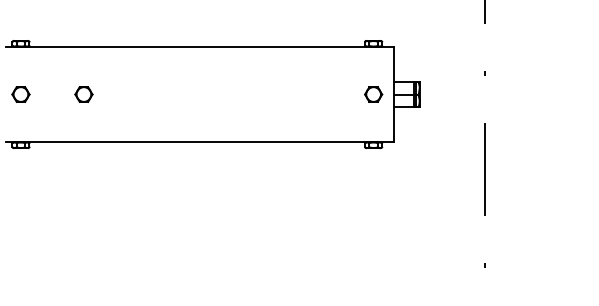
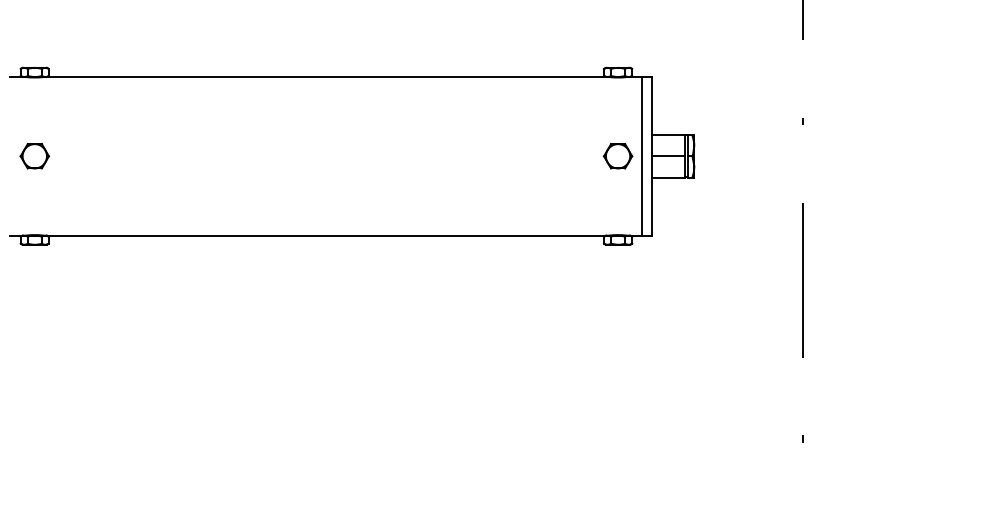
part: (83, 94) -> (138, 156), removed
line: (388, 94) -> (642, 156), added

